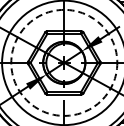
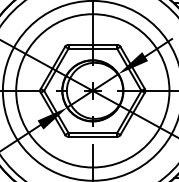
circle: (64, 62) -> (93, 90), dashed -> solid

